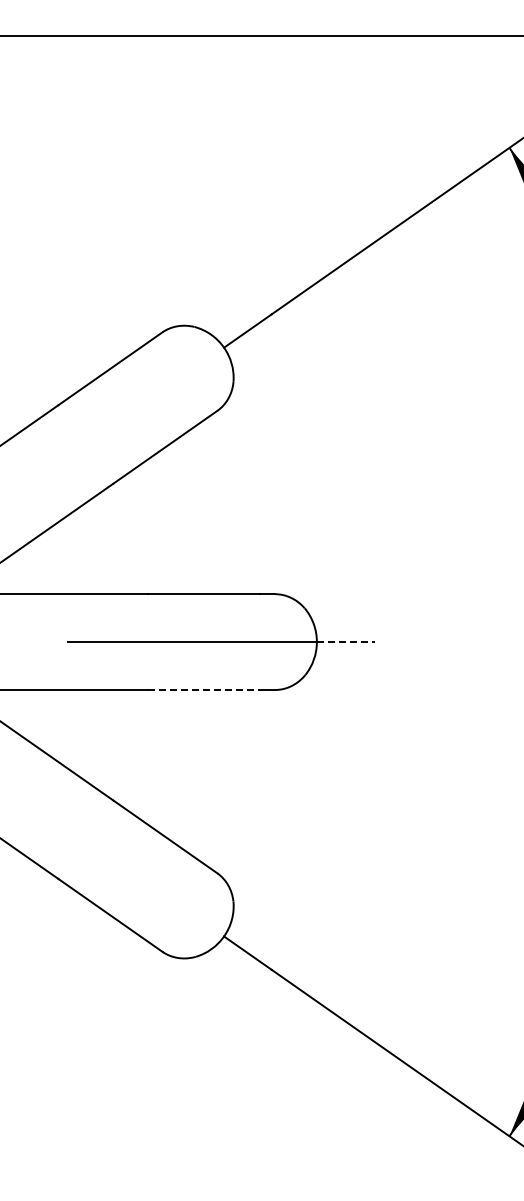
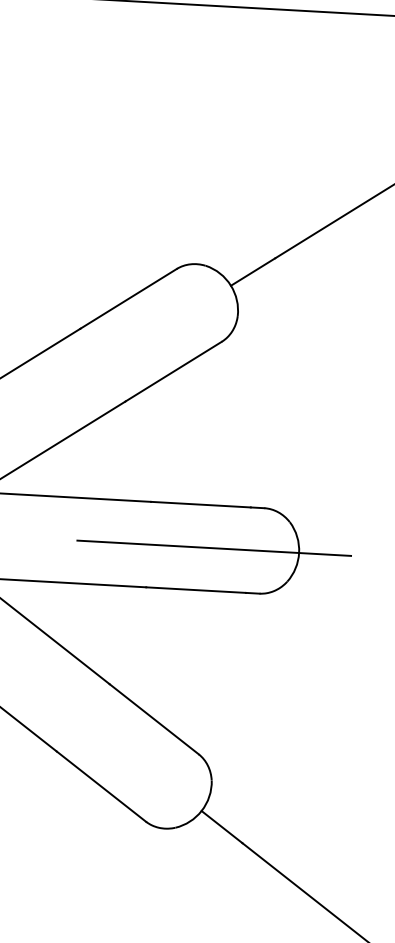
line: (346, 642) -> (325, 554), dashed -> solid
line: (204, 689) -> (196, 589), dashed -> solid

